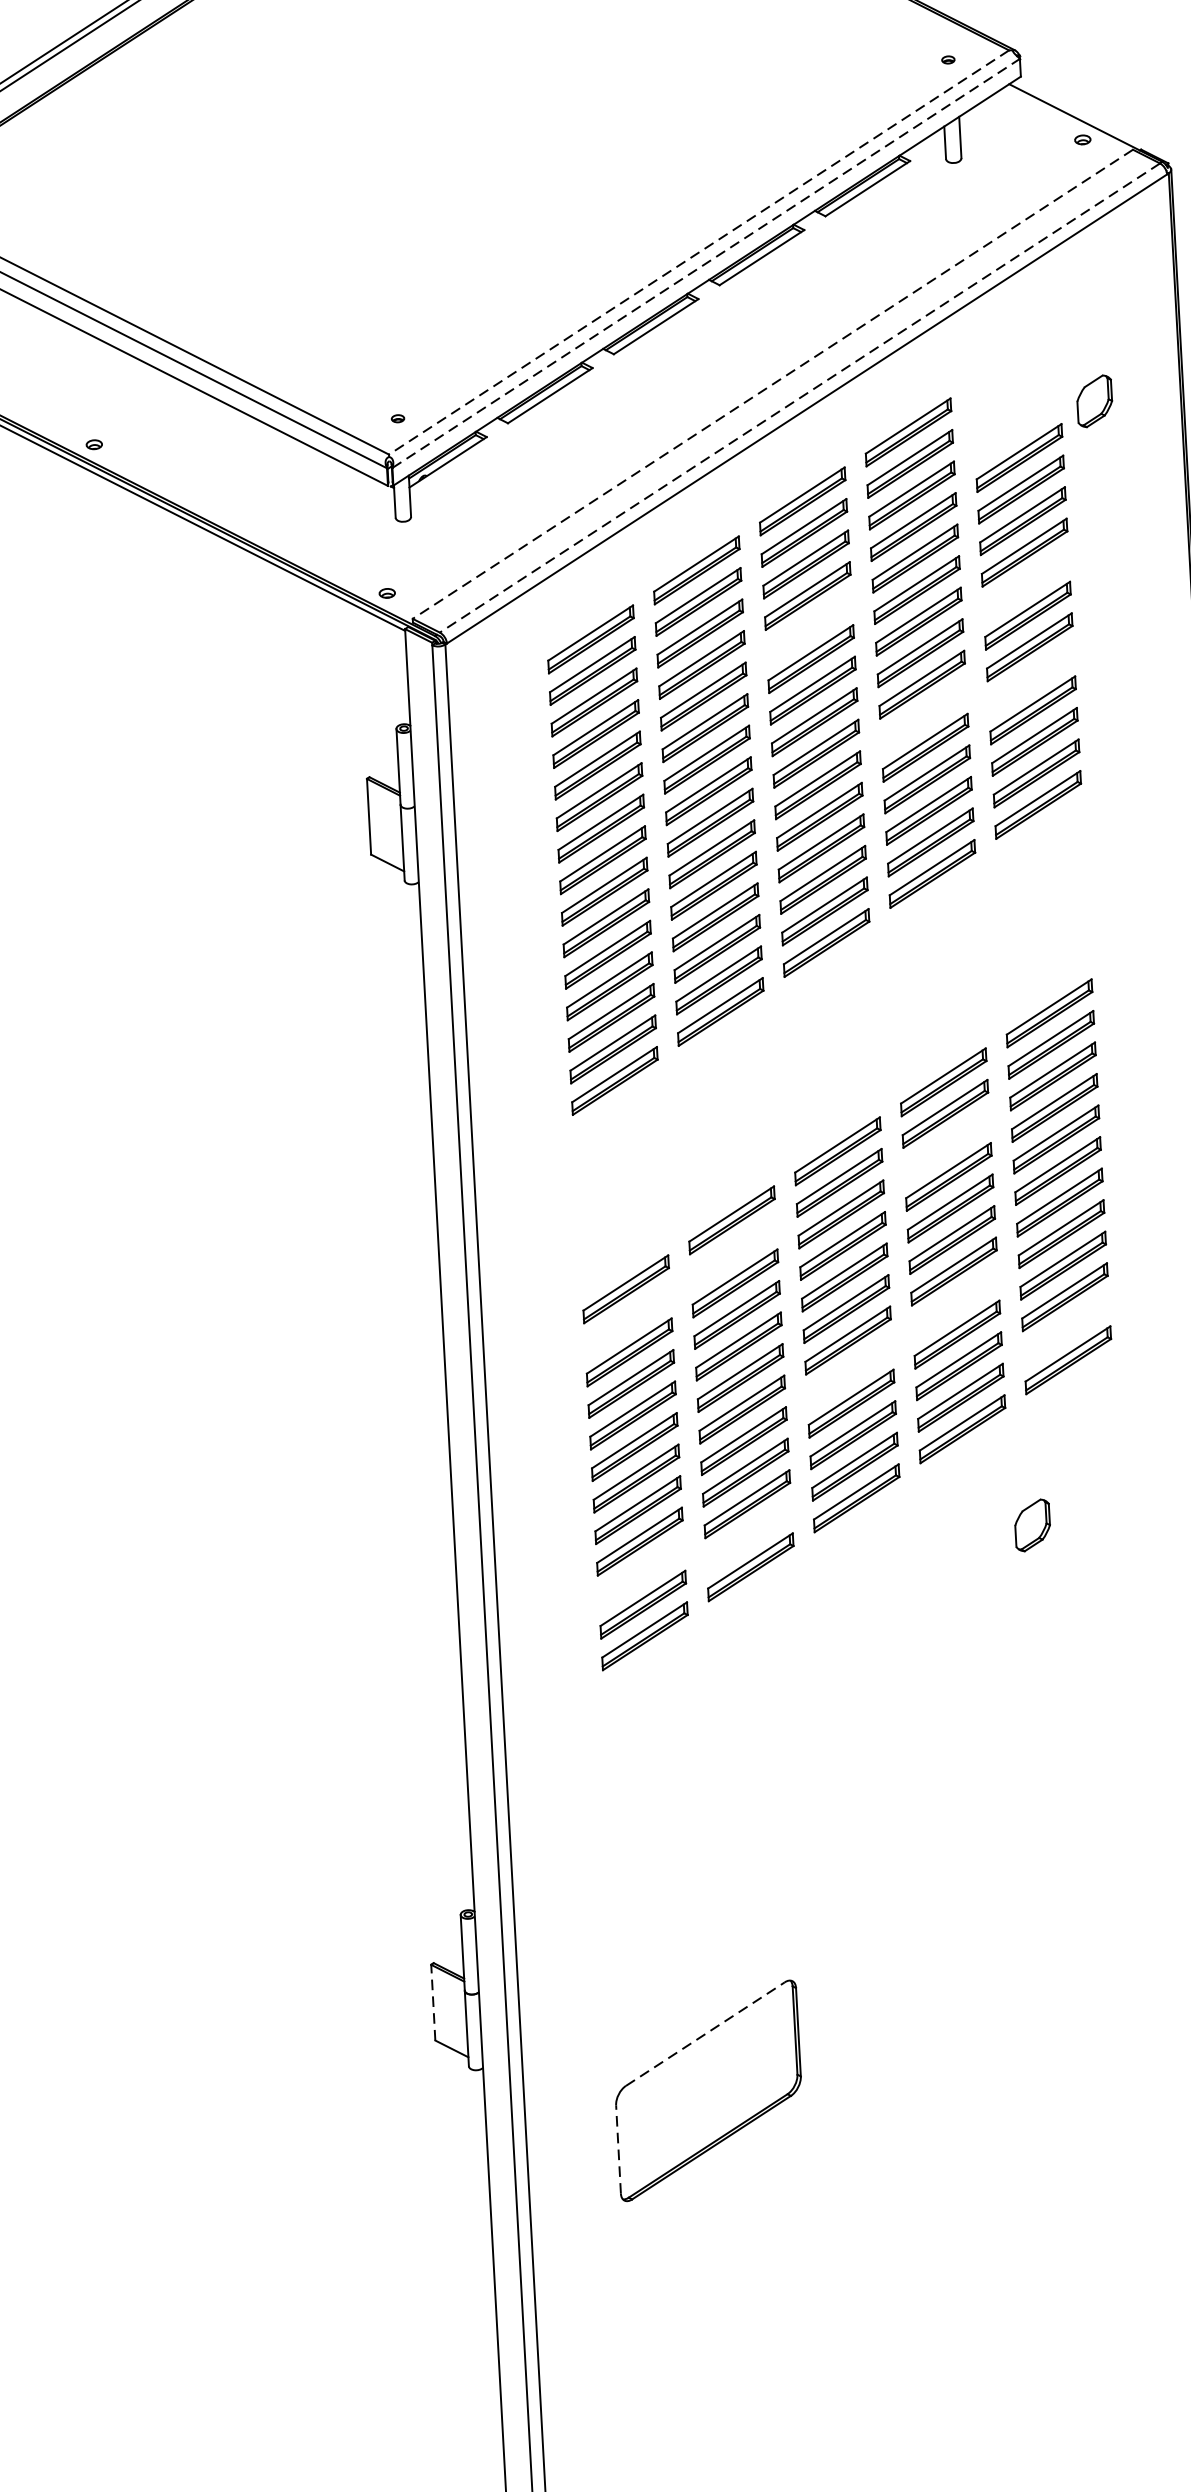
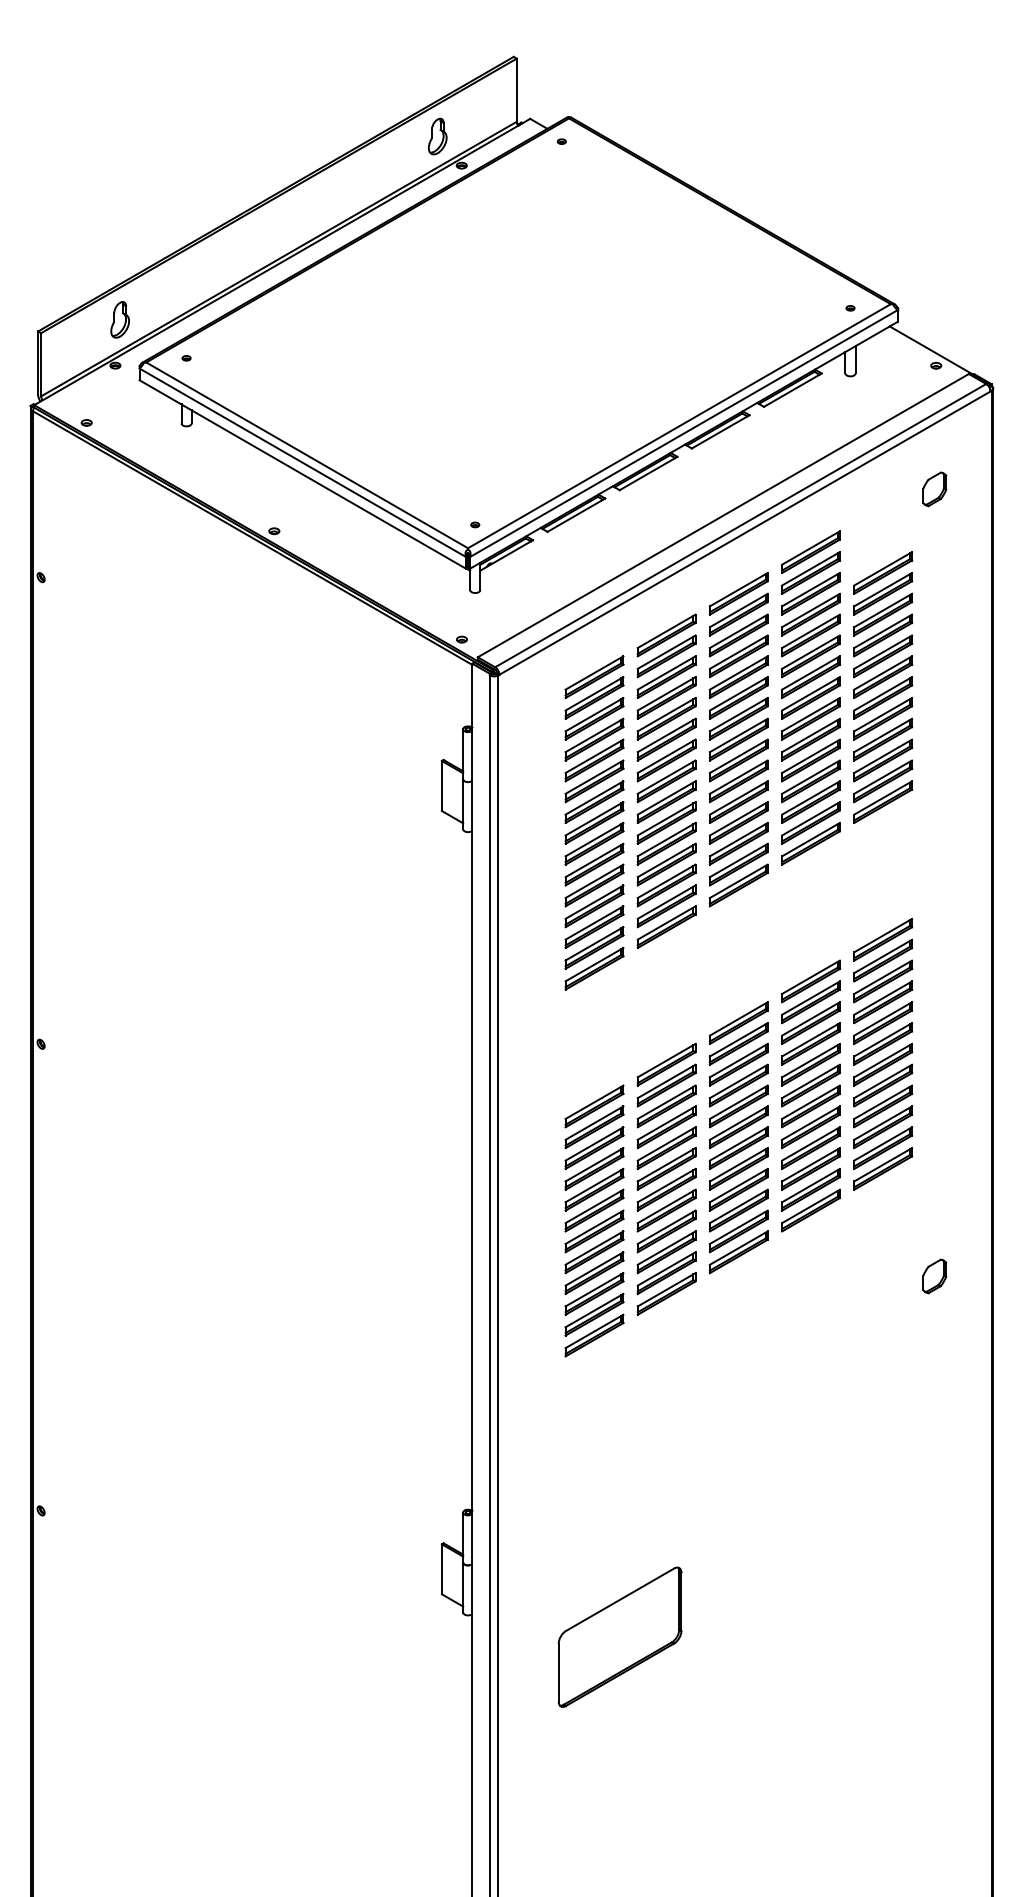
line: (699, 252) -> (679, 426), dashed -> solid
line: (707, 263) -> (684, 433), dashed -> solid
line: (771, 384) -> (722, 515), dashed -> solid
line: (799, 397) -> (740, 525), dashed -> solid
part: (1094, 401) -> (934, 489), moved
part: (1026, 584) -> (883, 656), added
part: (808, 626) -> (738, 676), added
part: (1031, 678) -> (883, 718), added
part: (923, 716) -> (810, 739), added
part: (946, 1144) -> (810, 1022), added
part: (733, 1251) -> (666, 1085), added
part: (954, 1303) -> (810, 1127), added
part: (627, 1321) -> (594, 1127), added
part: (1067, 1327) -> (883, 1147), added
part: (849, 1371) -> (738, 1168), added
part: (1032, 1525) -> (934, 1276), moved
part: (748, 1534) -> (666, 1272), added
part: (641, 1572) -> (594, 1293), added
line: (432, 2001) -> (441, 1568), dashed -> solid
line: (706, 2033) -> (620, 1599), dashed -> solid
line: (618, 2149) -> (558, 1672), dashed -> solid

